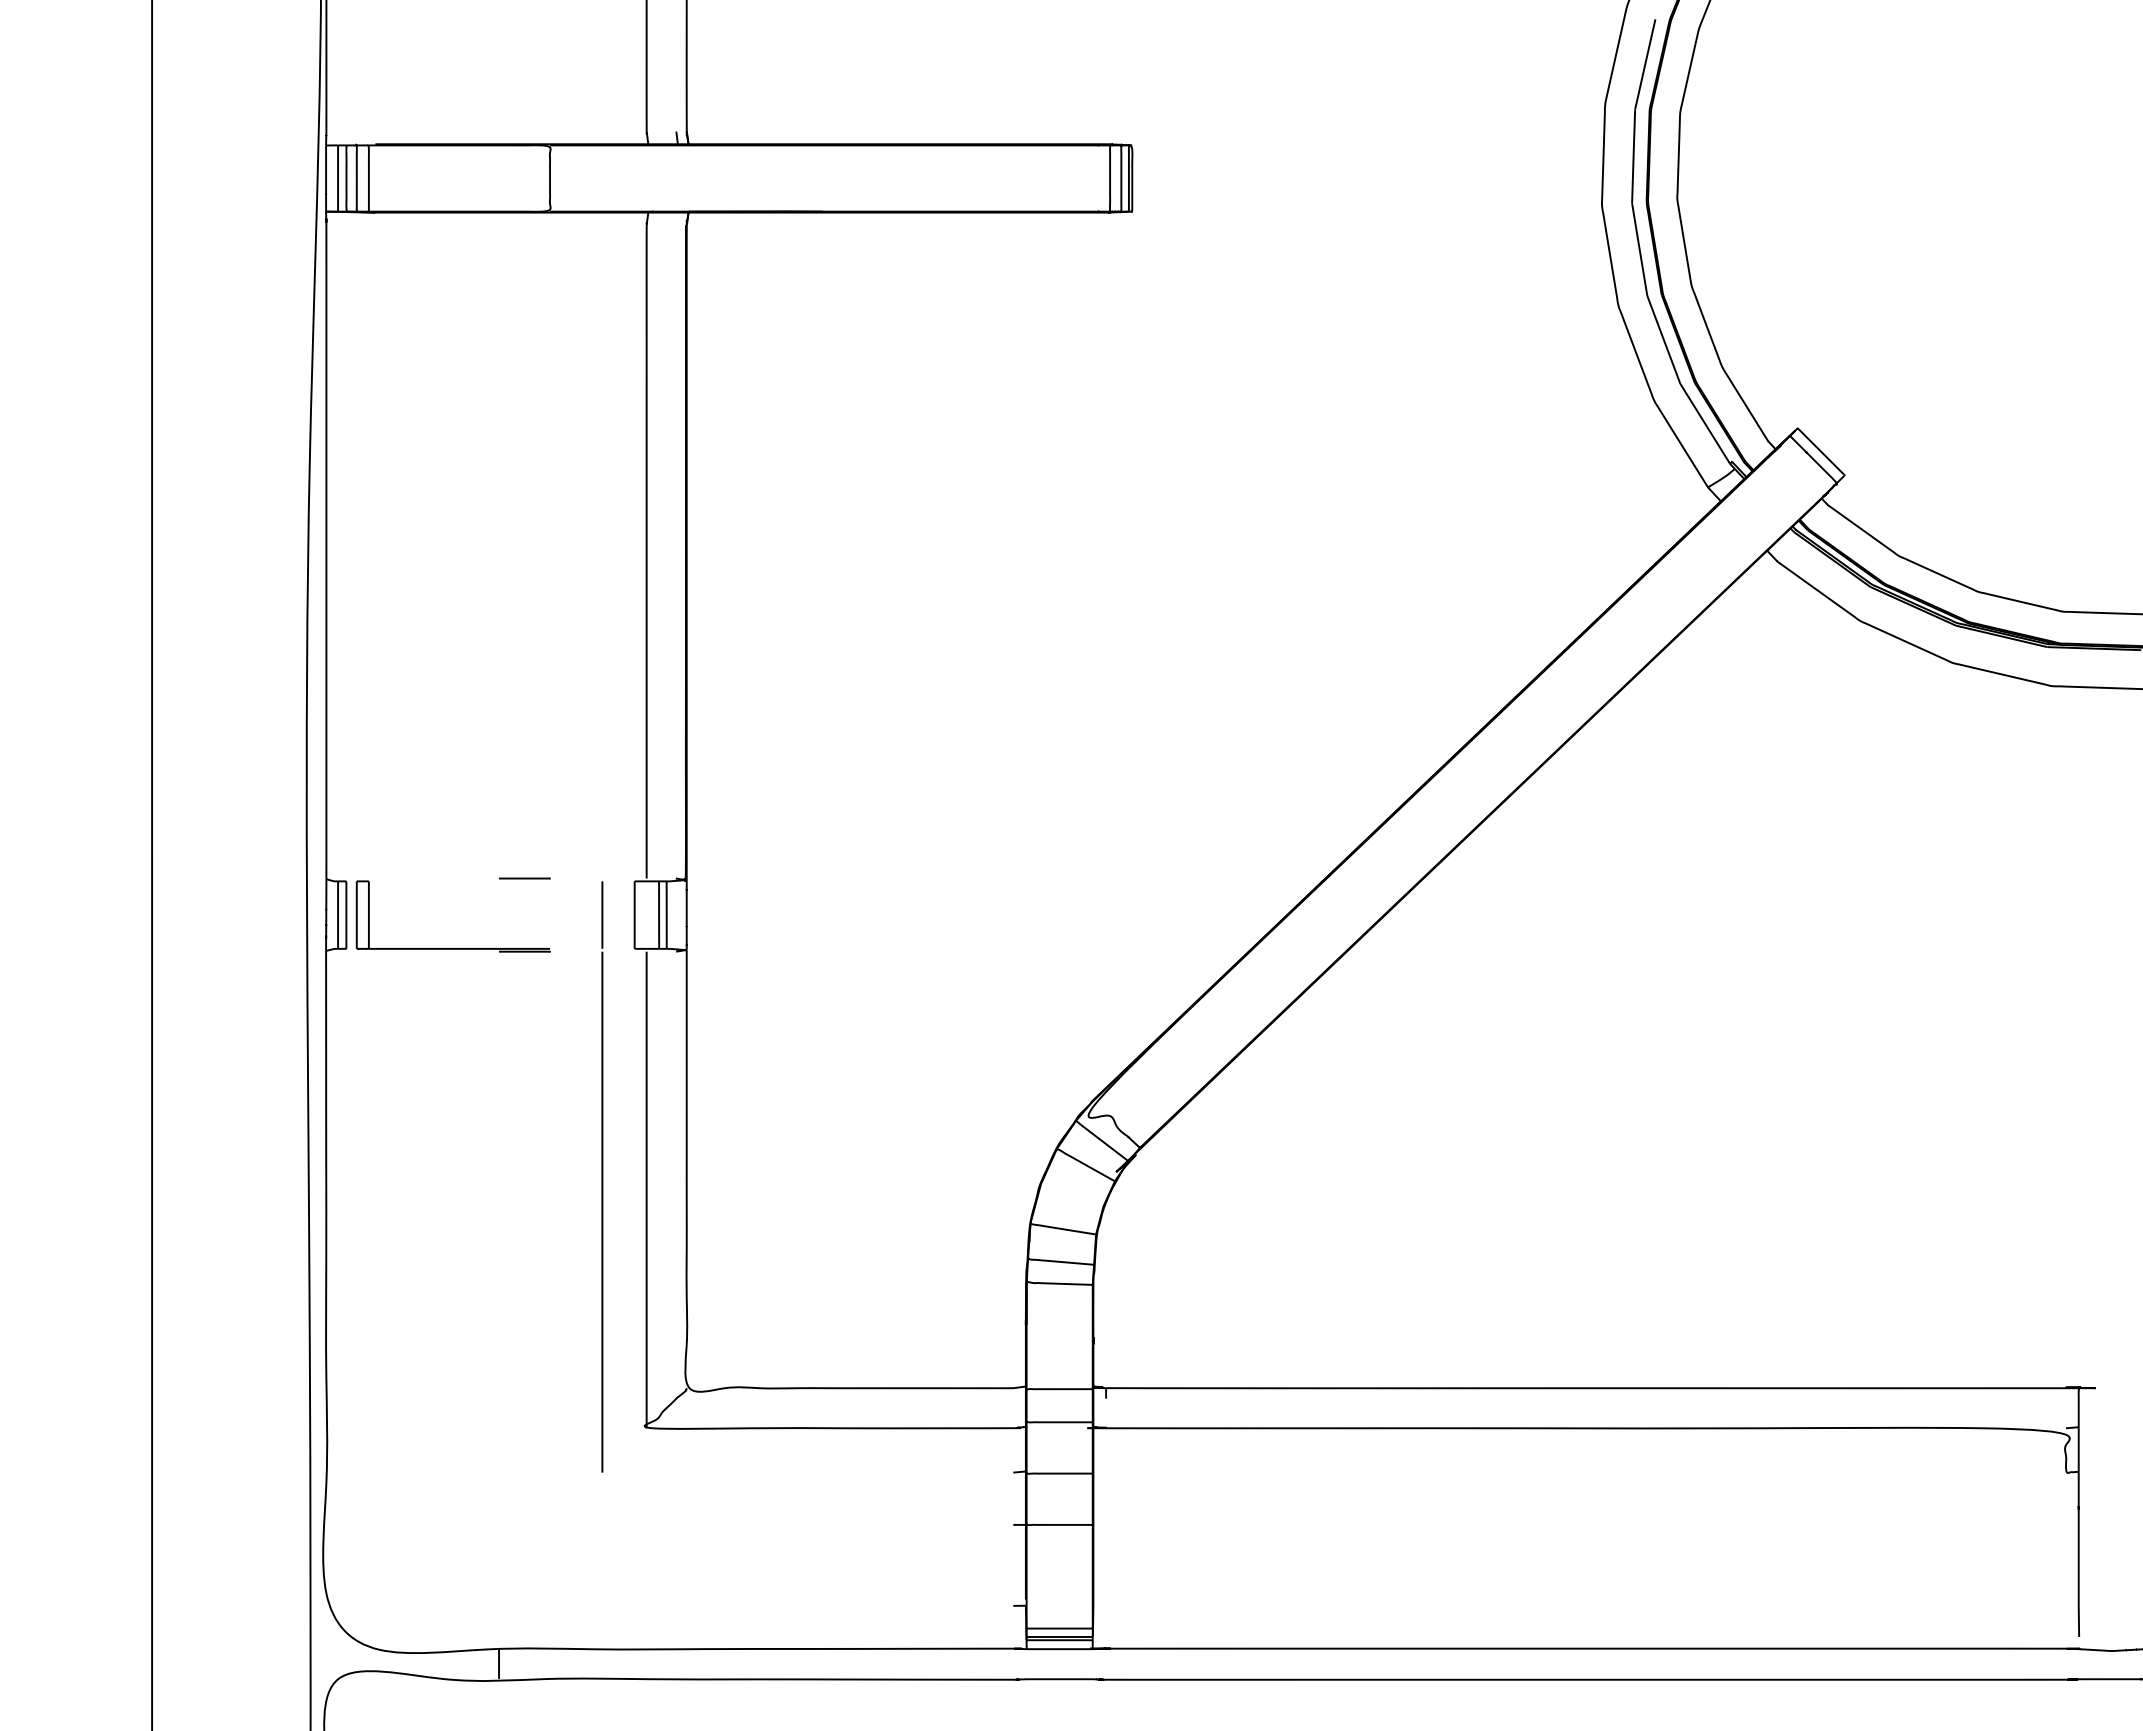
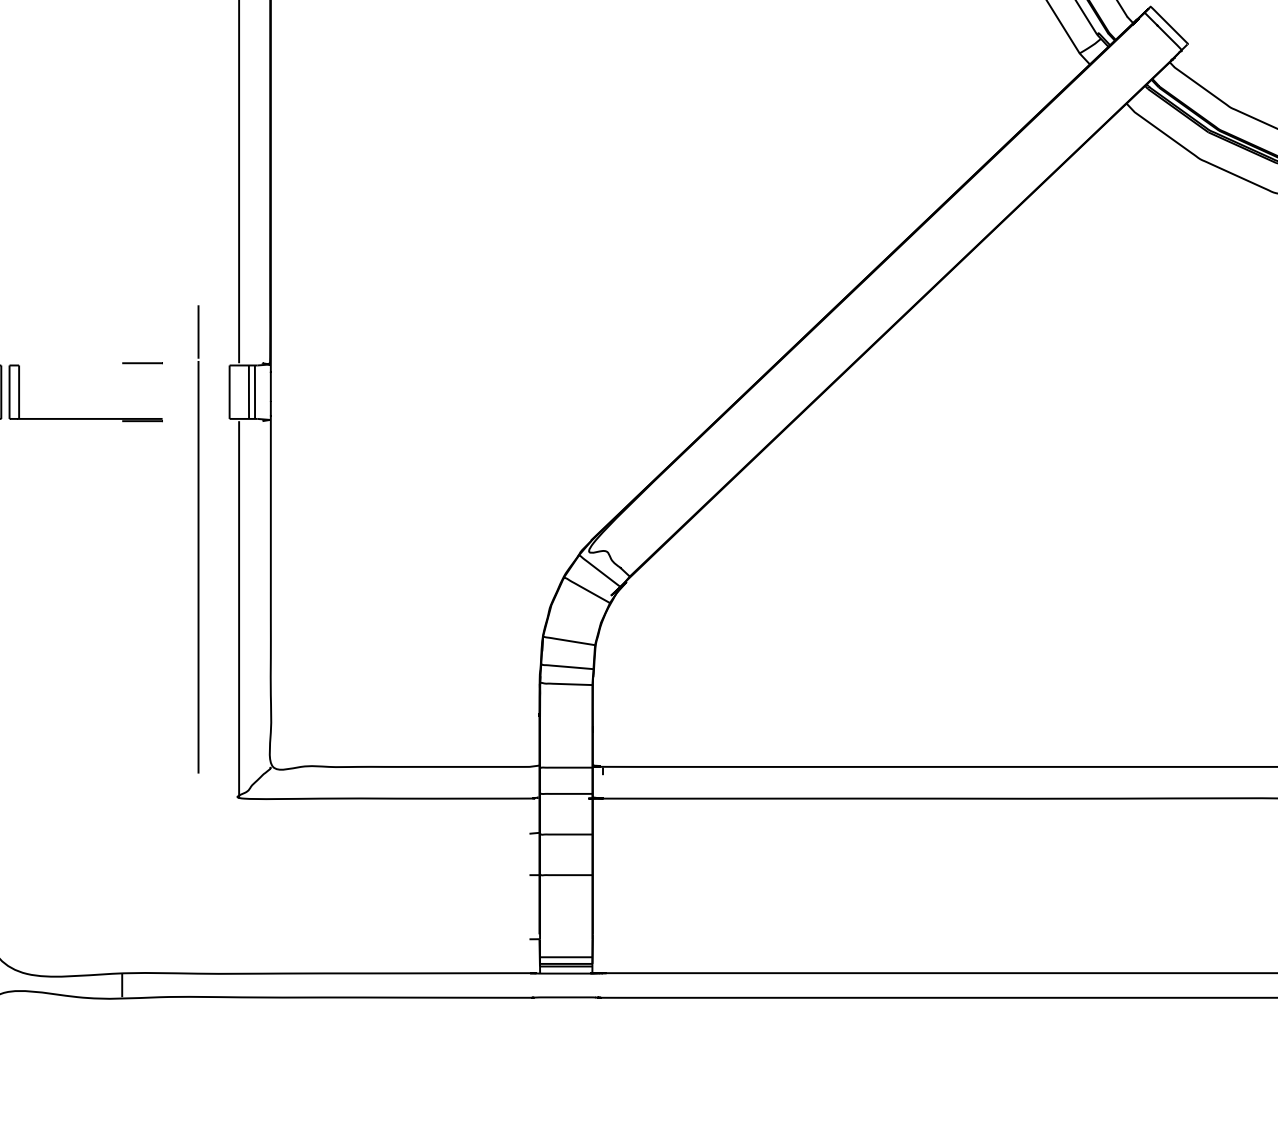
line: (602, 1176) -> (198, 539), moved

